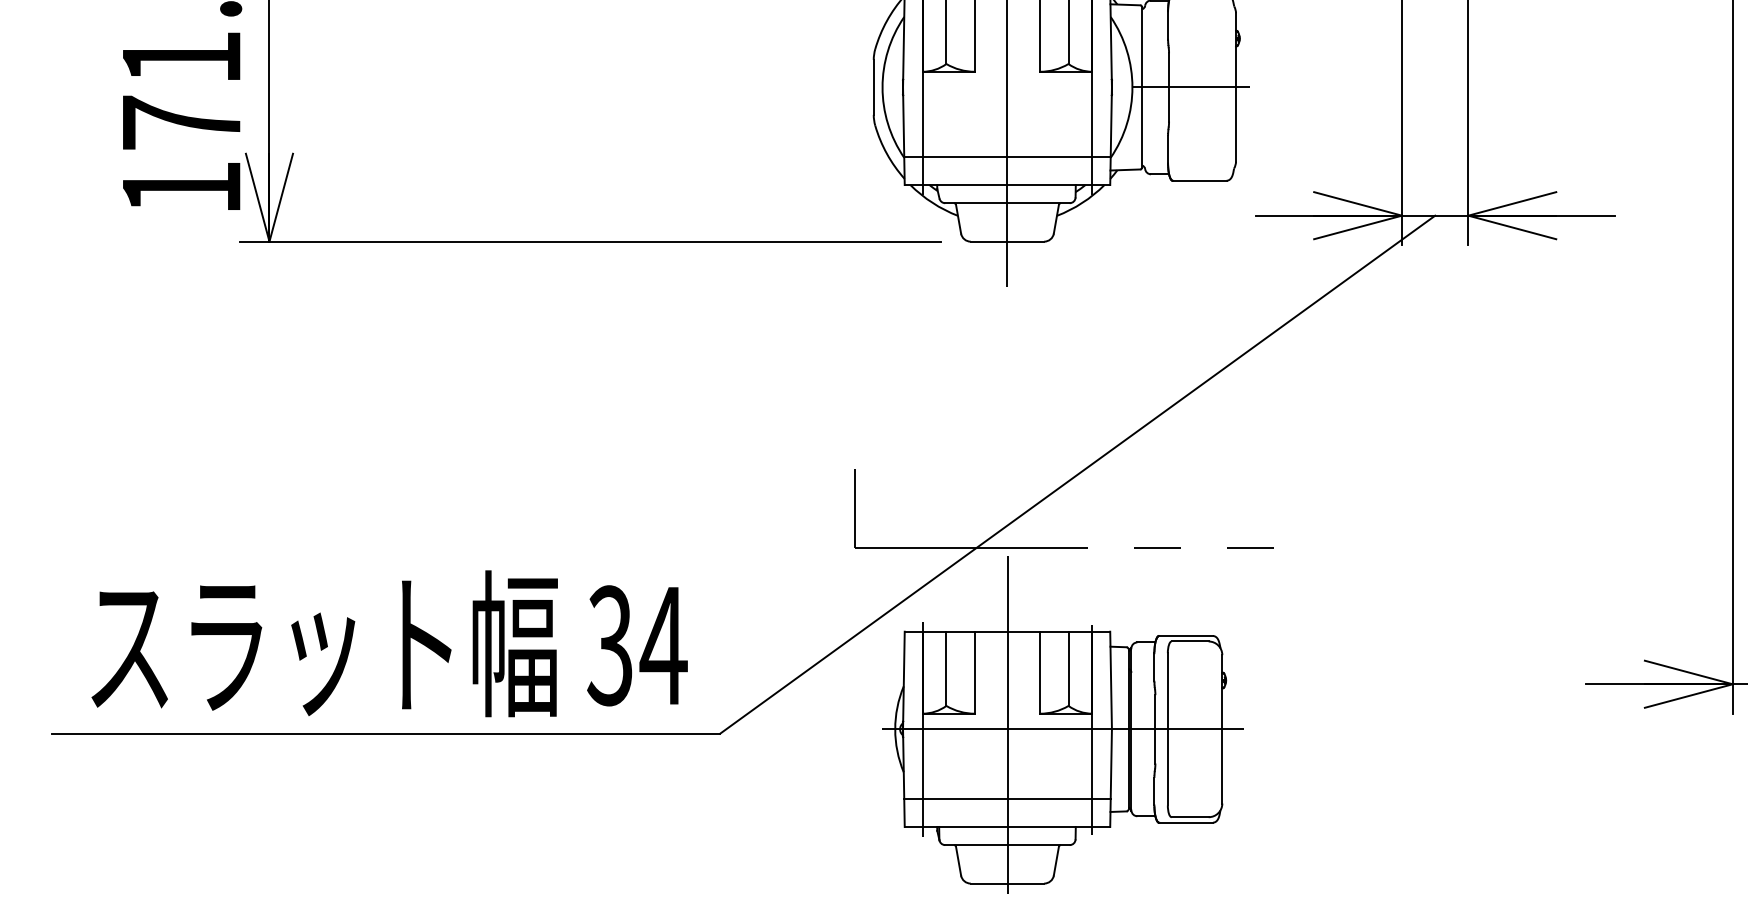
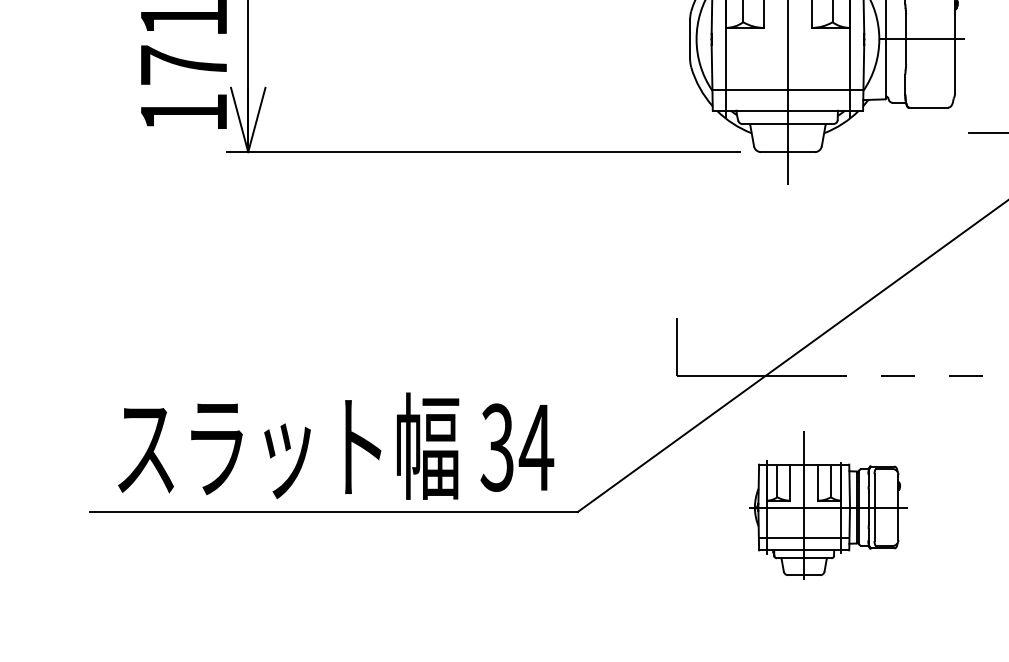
part: (1062, 724) -> (828, 505), size x0.6

